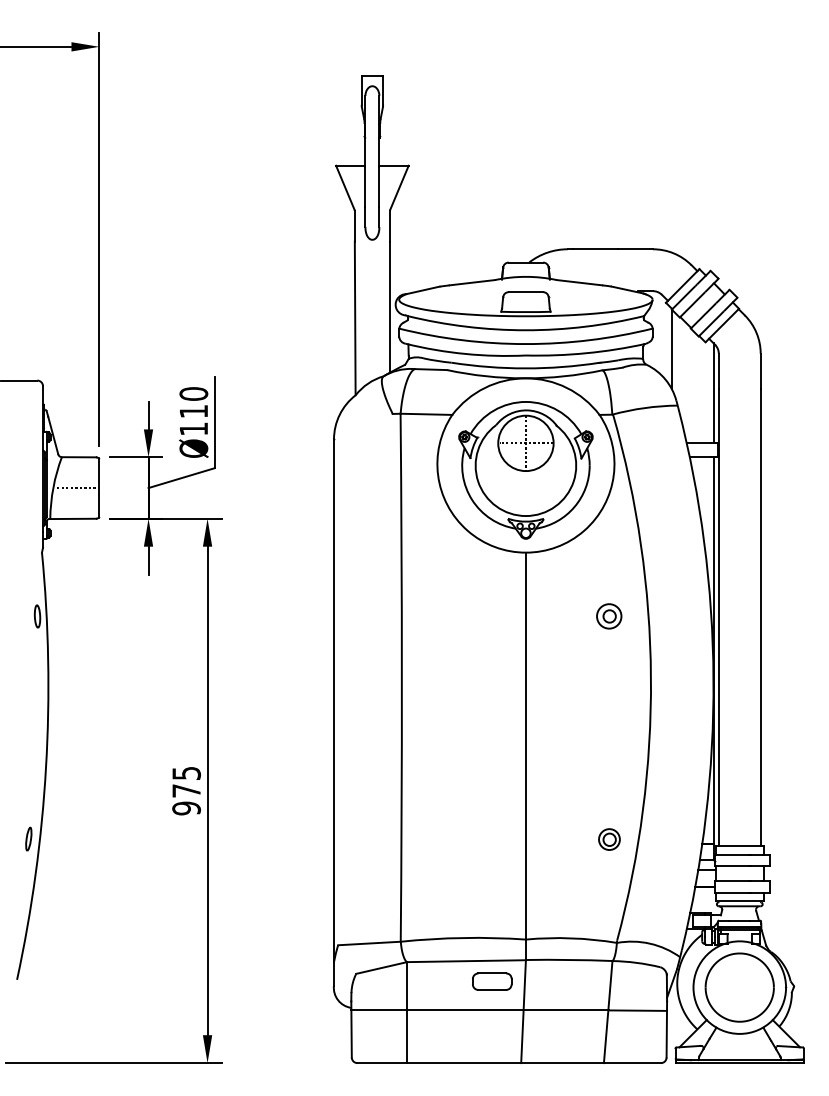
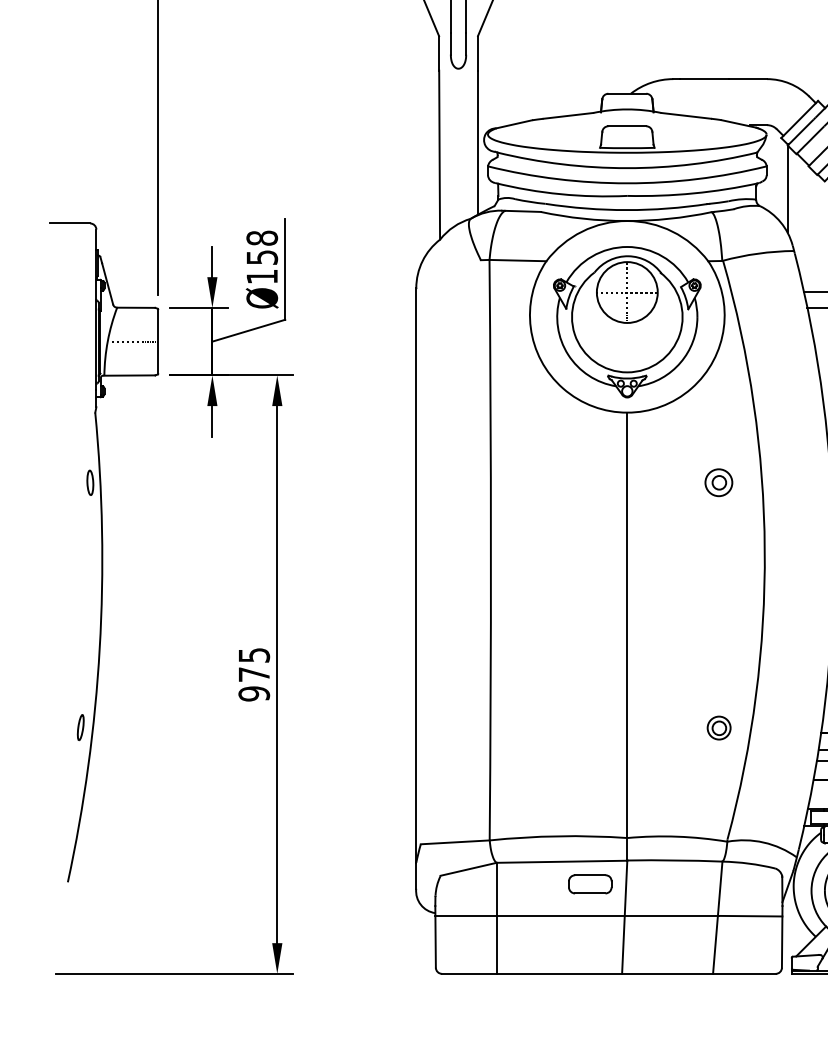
text: (194, 402) -> (262, 247), Ø110 -> Ø158

